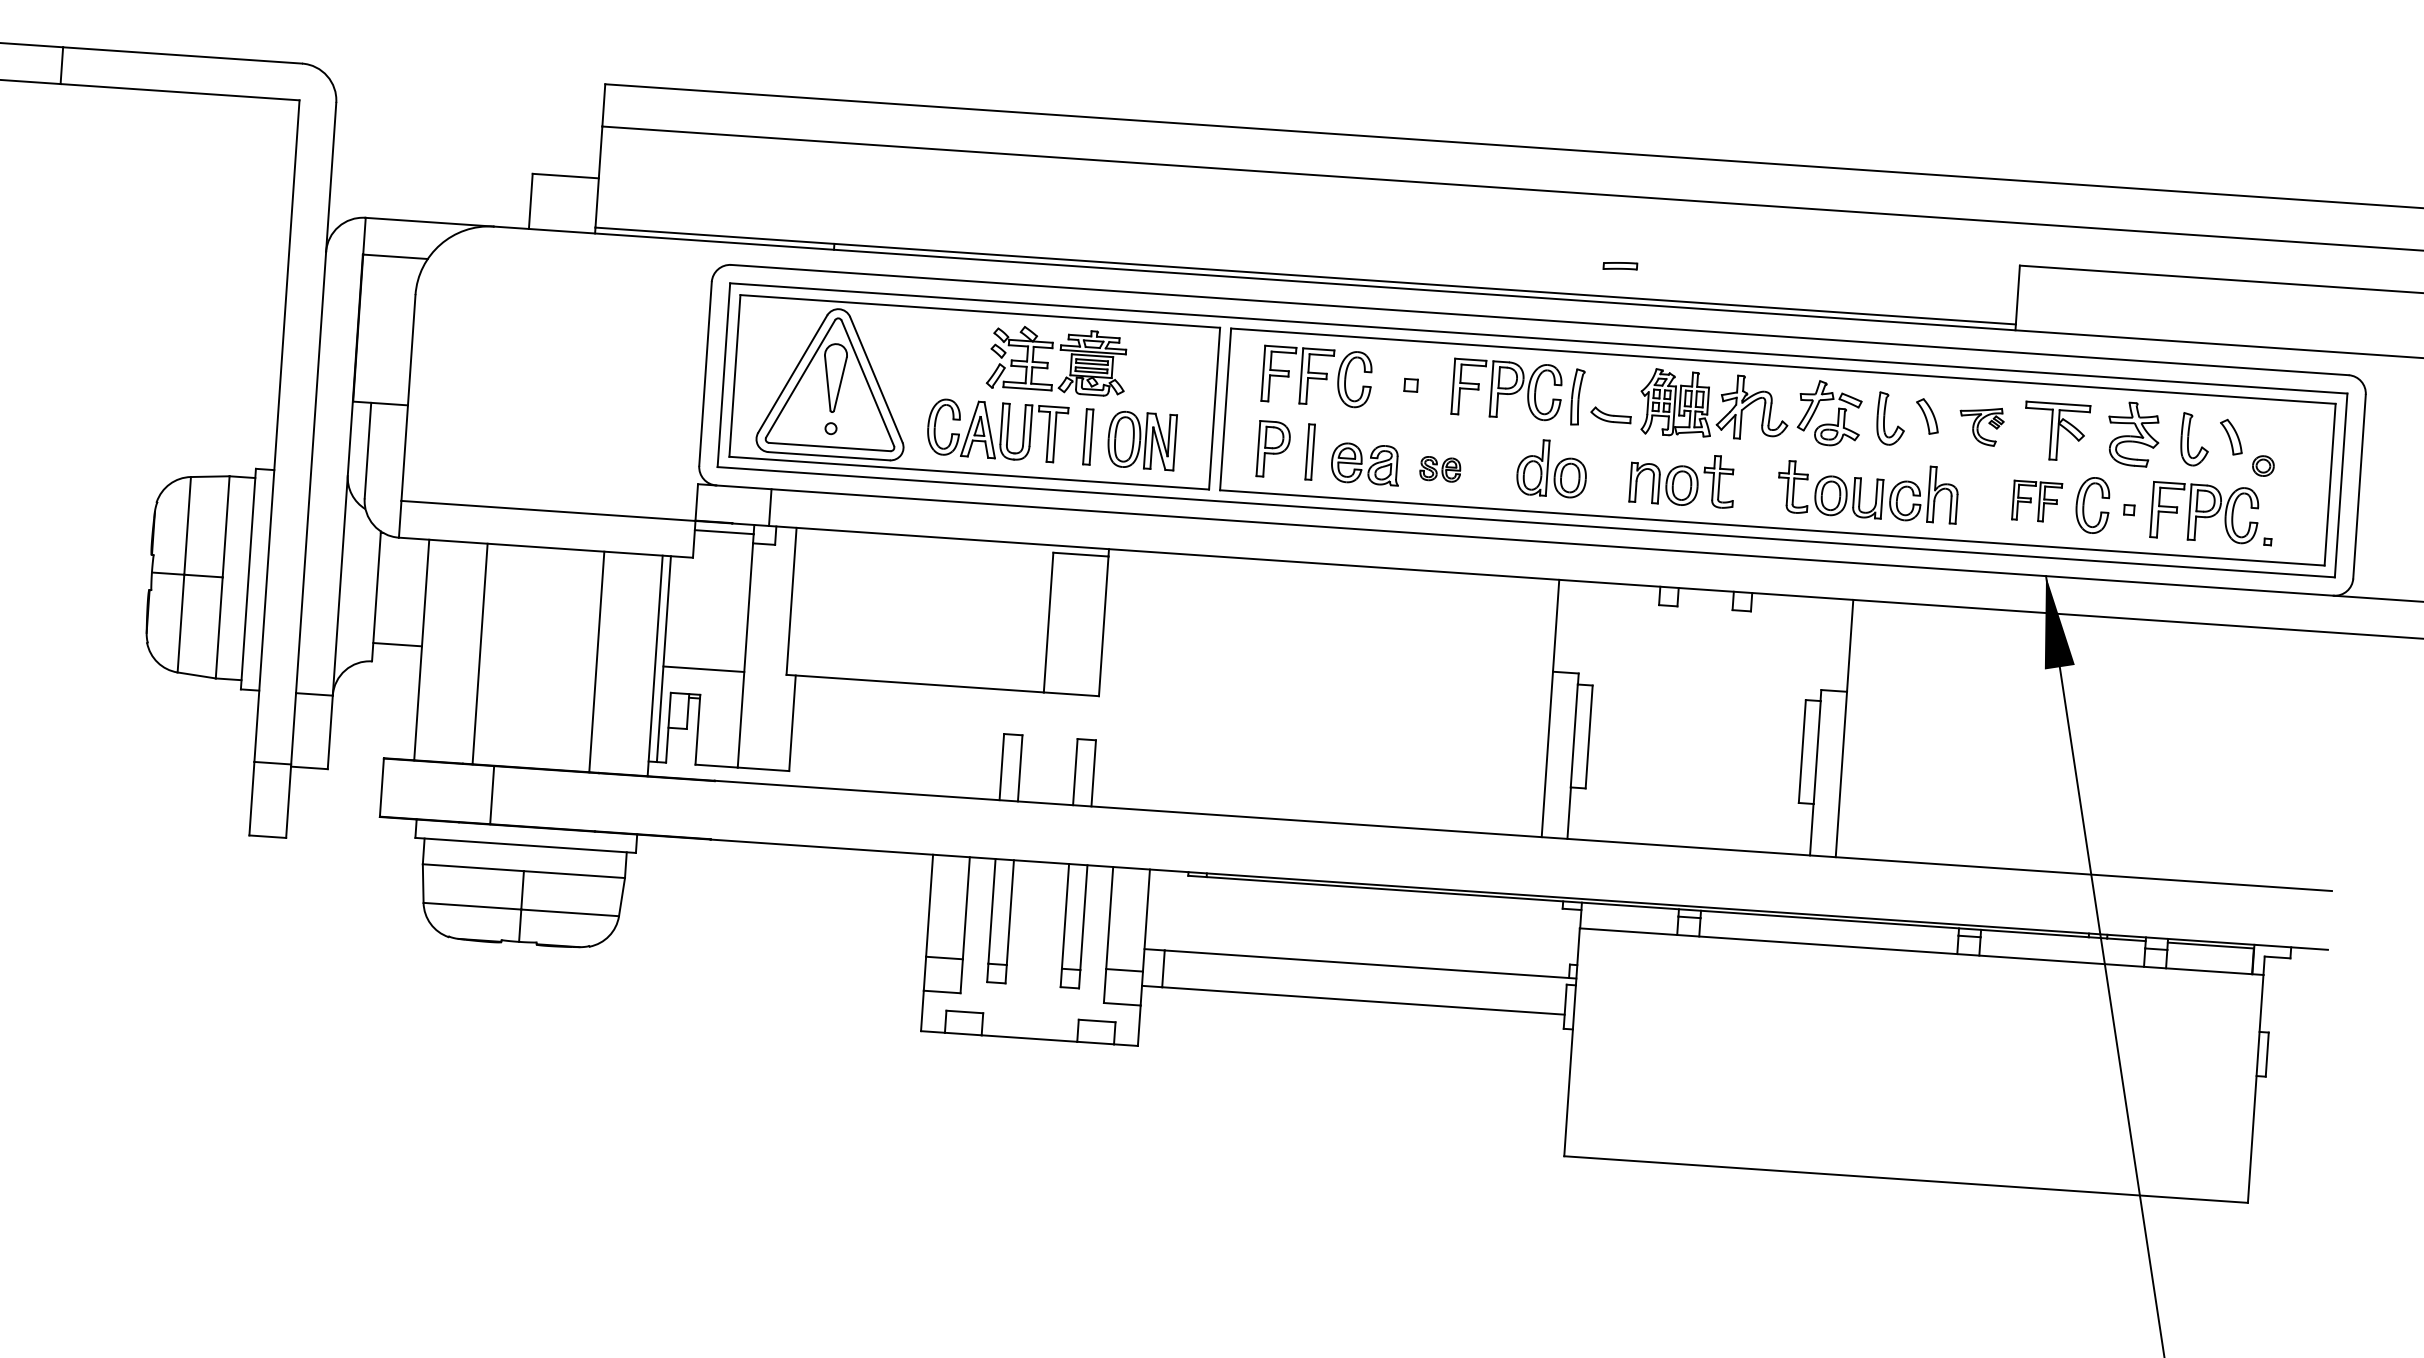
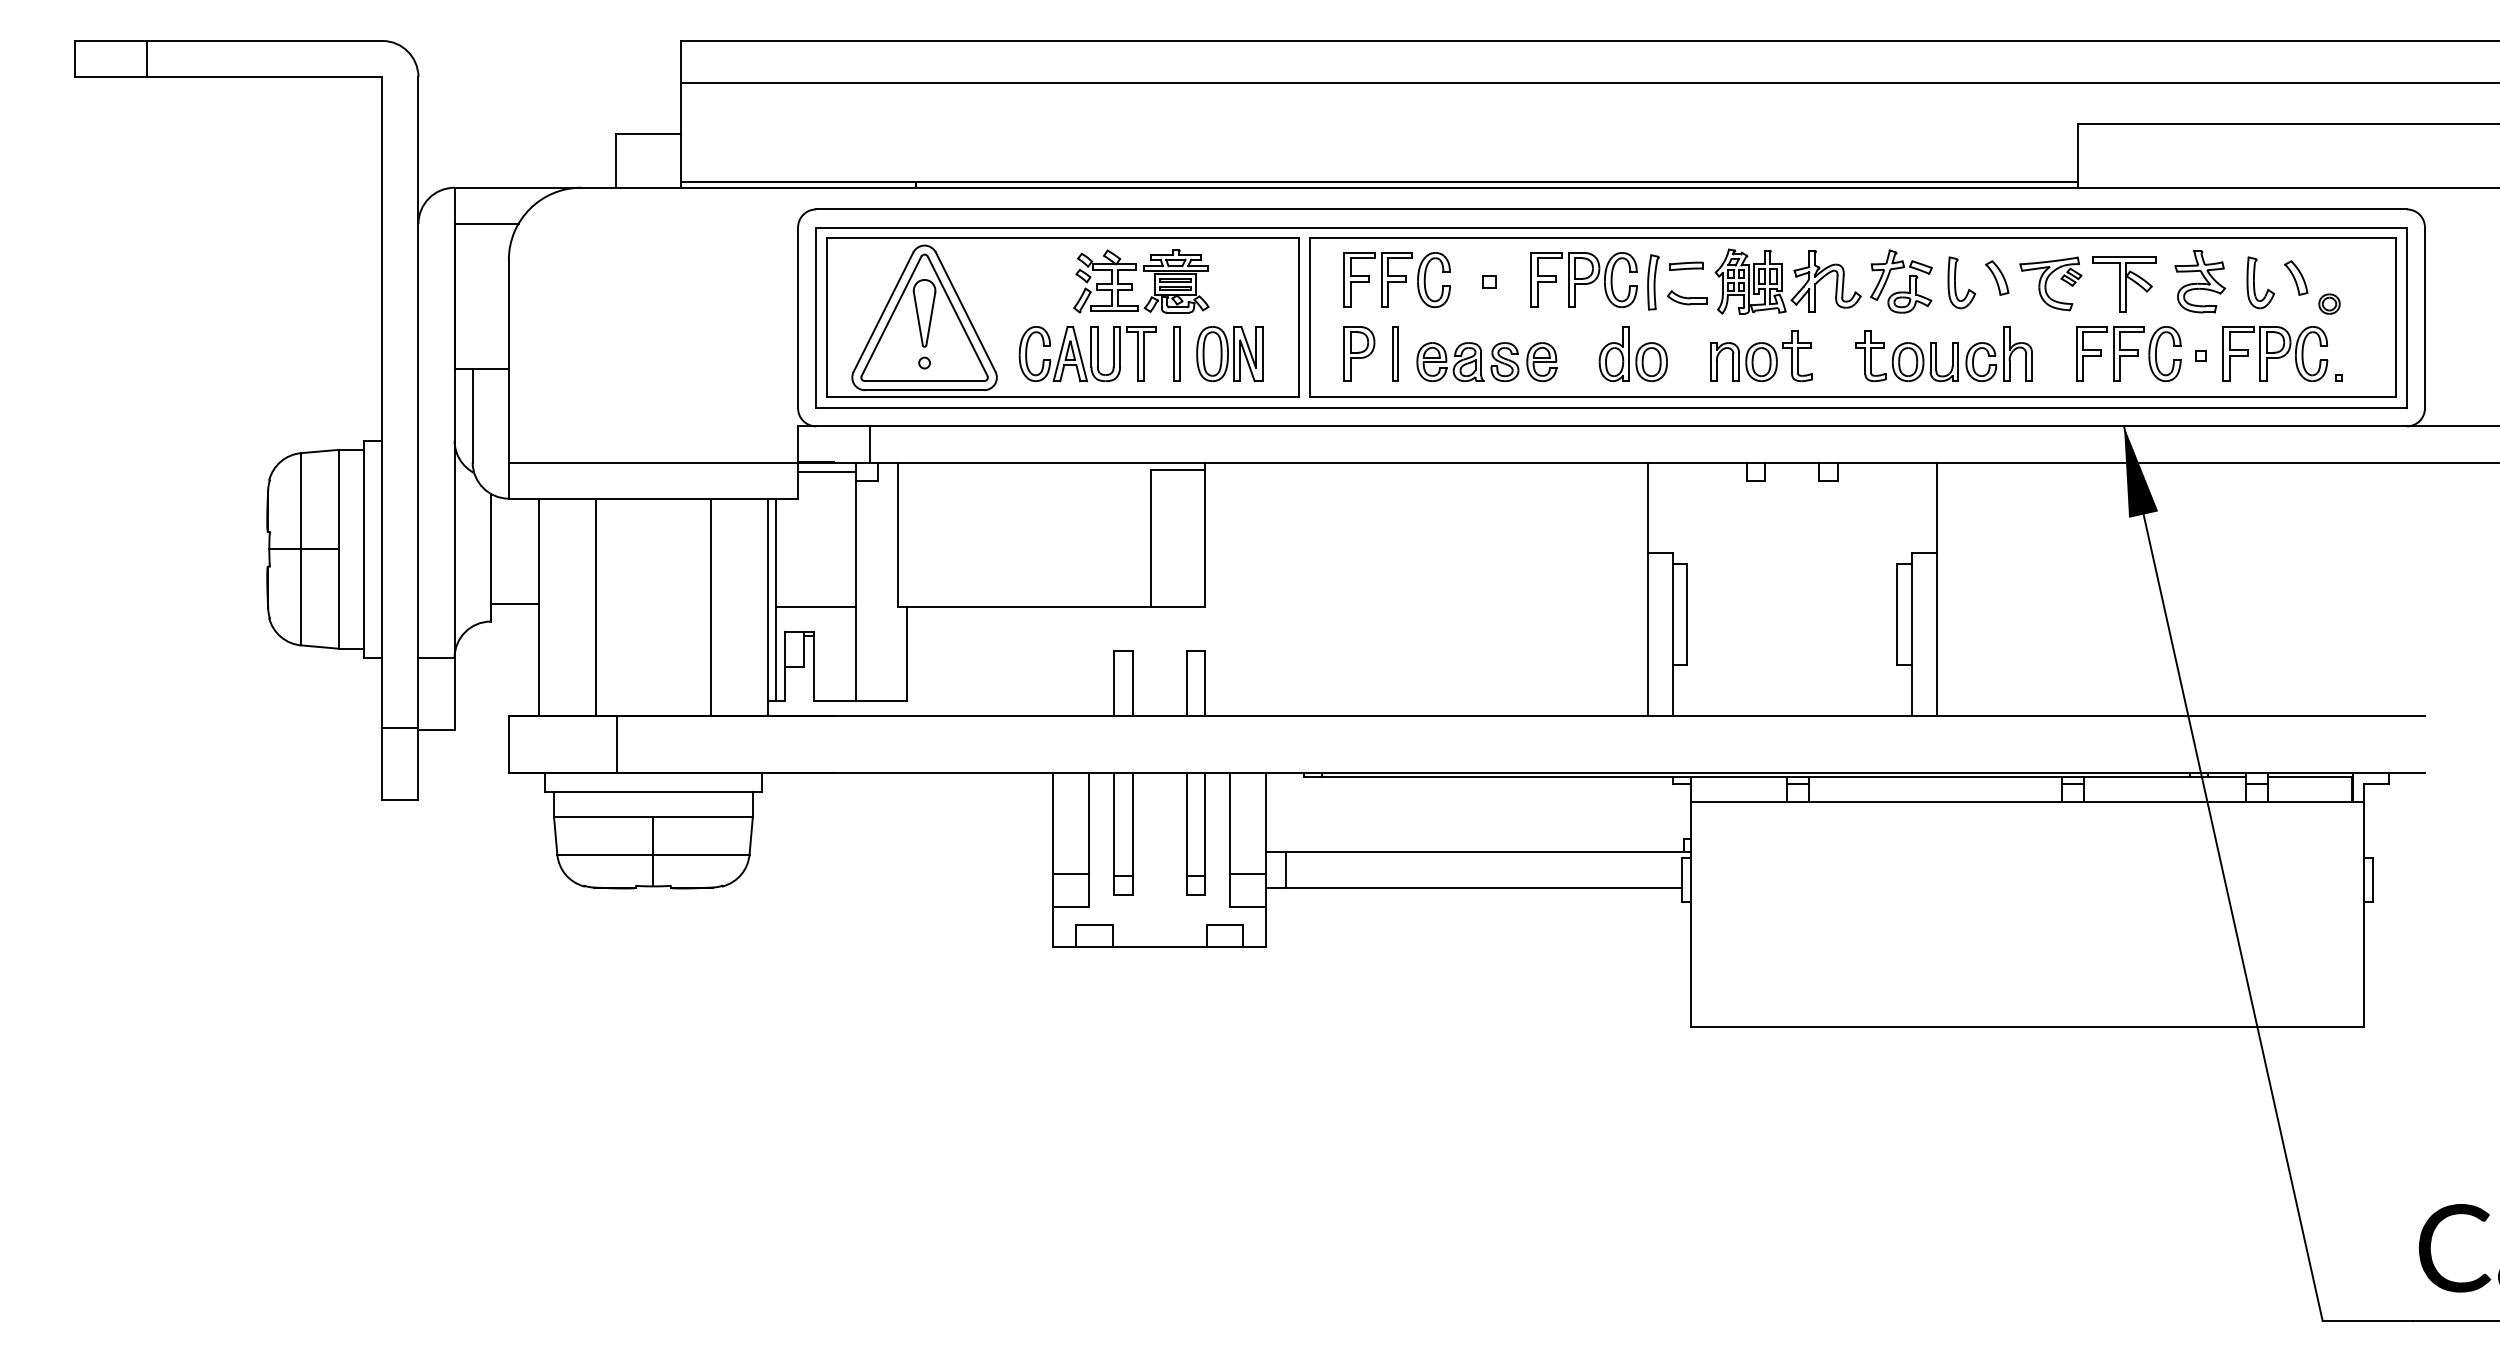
part: (1620, 265) -> (1686, 265), moved
part: (1981, 425) -> (2050, 283), size x1.43
part: (1439, 469) -> (1523, 362), size x1.67
part: (2037, 501) -> (2110, 353), size x1.43

